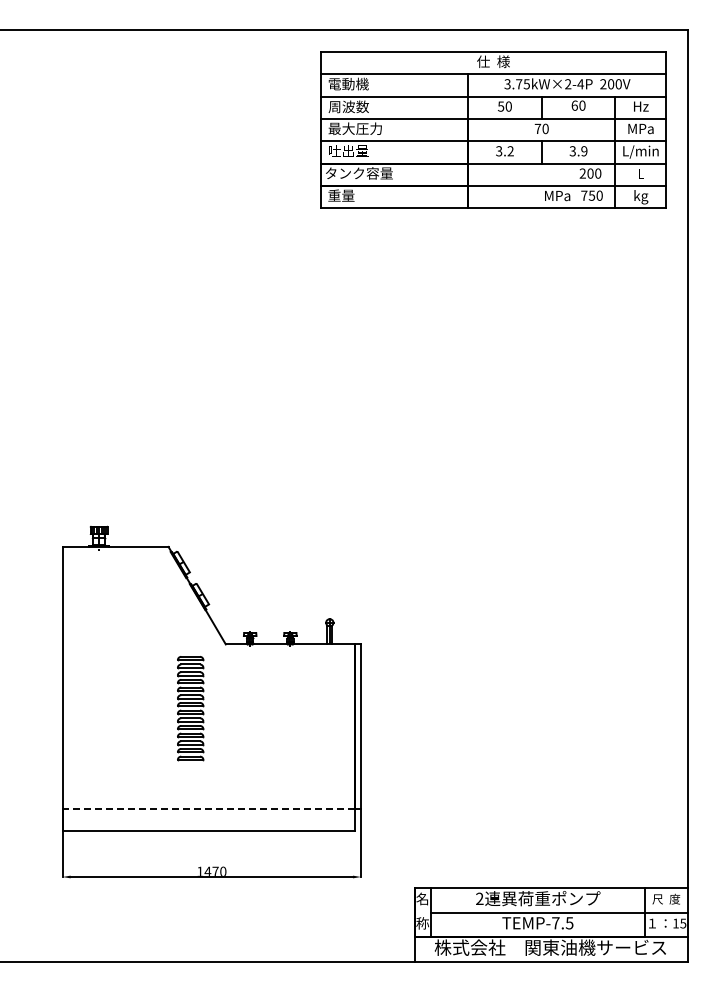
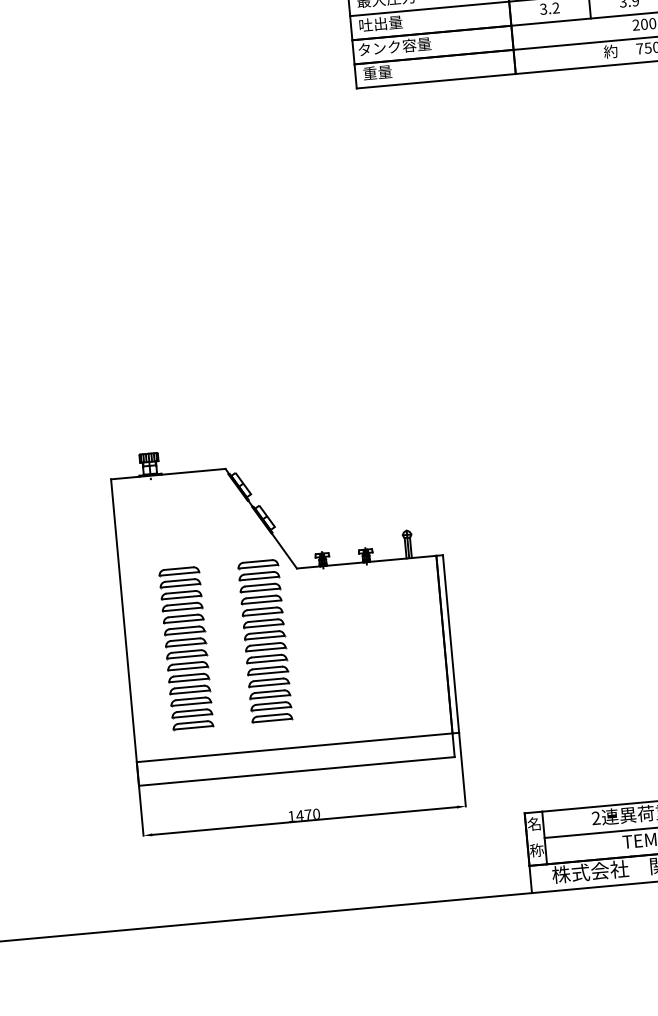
text: (557, 195) -> (610, 51), MPa -> 約
part: (117, 708) -> (186, 648), added
part: (190, 708) -> (265, 641), size x1.43
line: (208, 808) -> (294, 747), dashed -> solid

